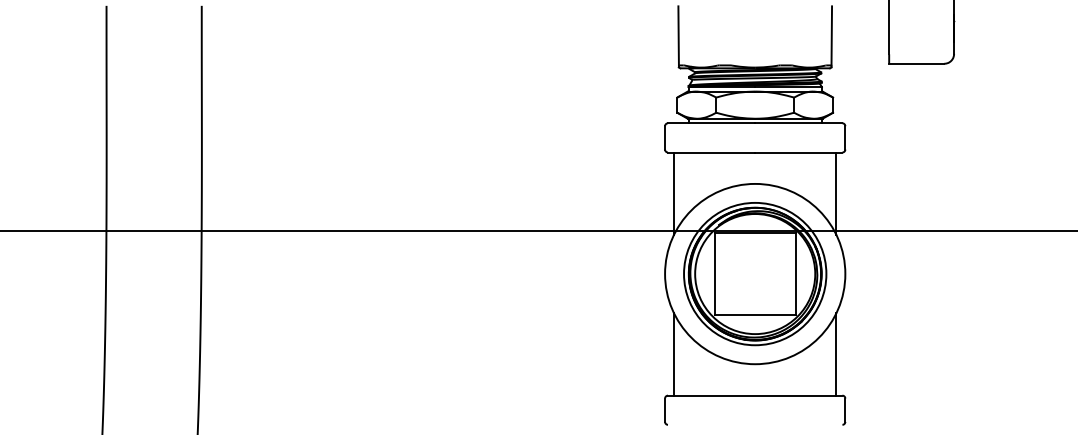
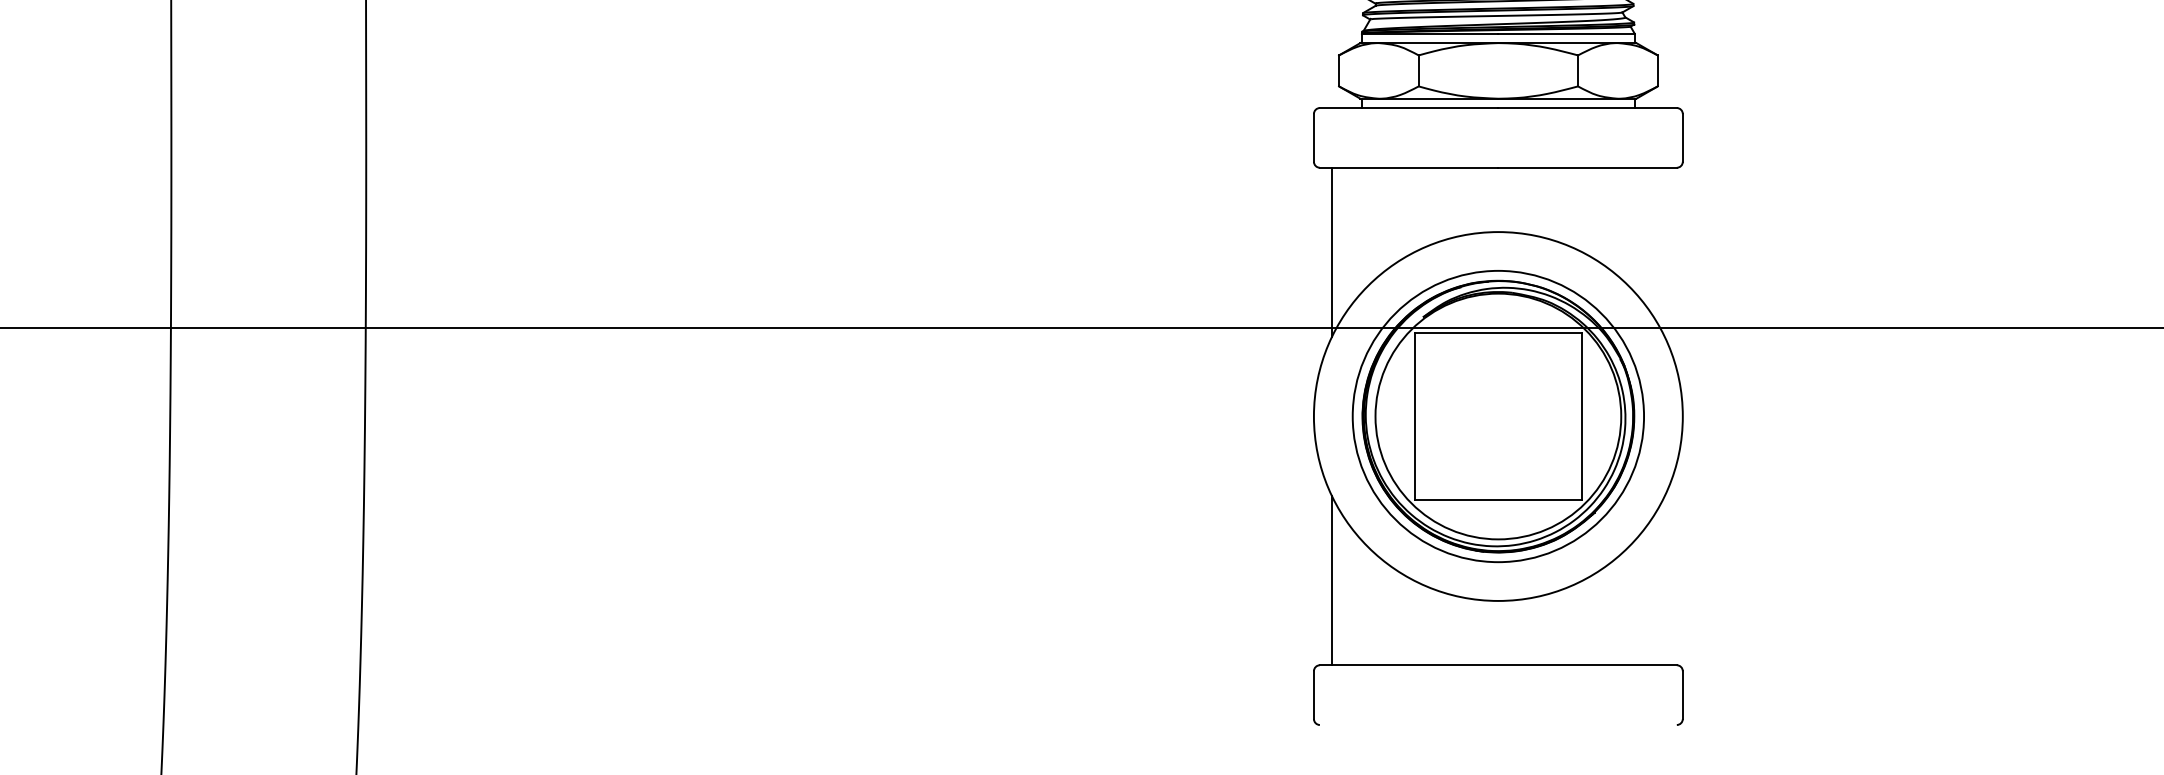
line: (836, 193) -> (1664, 251), removed
line: (836, 354) -> (1664, 581), removed

